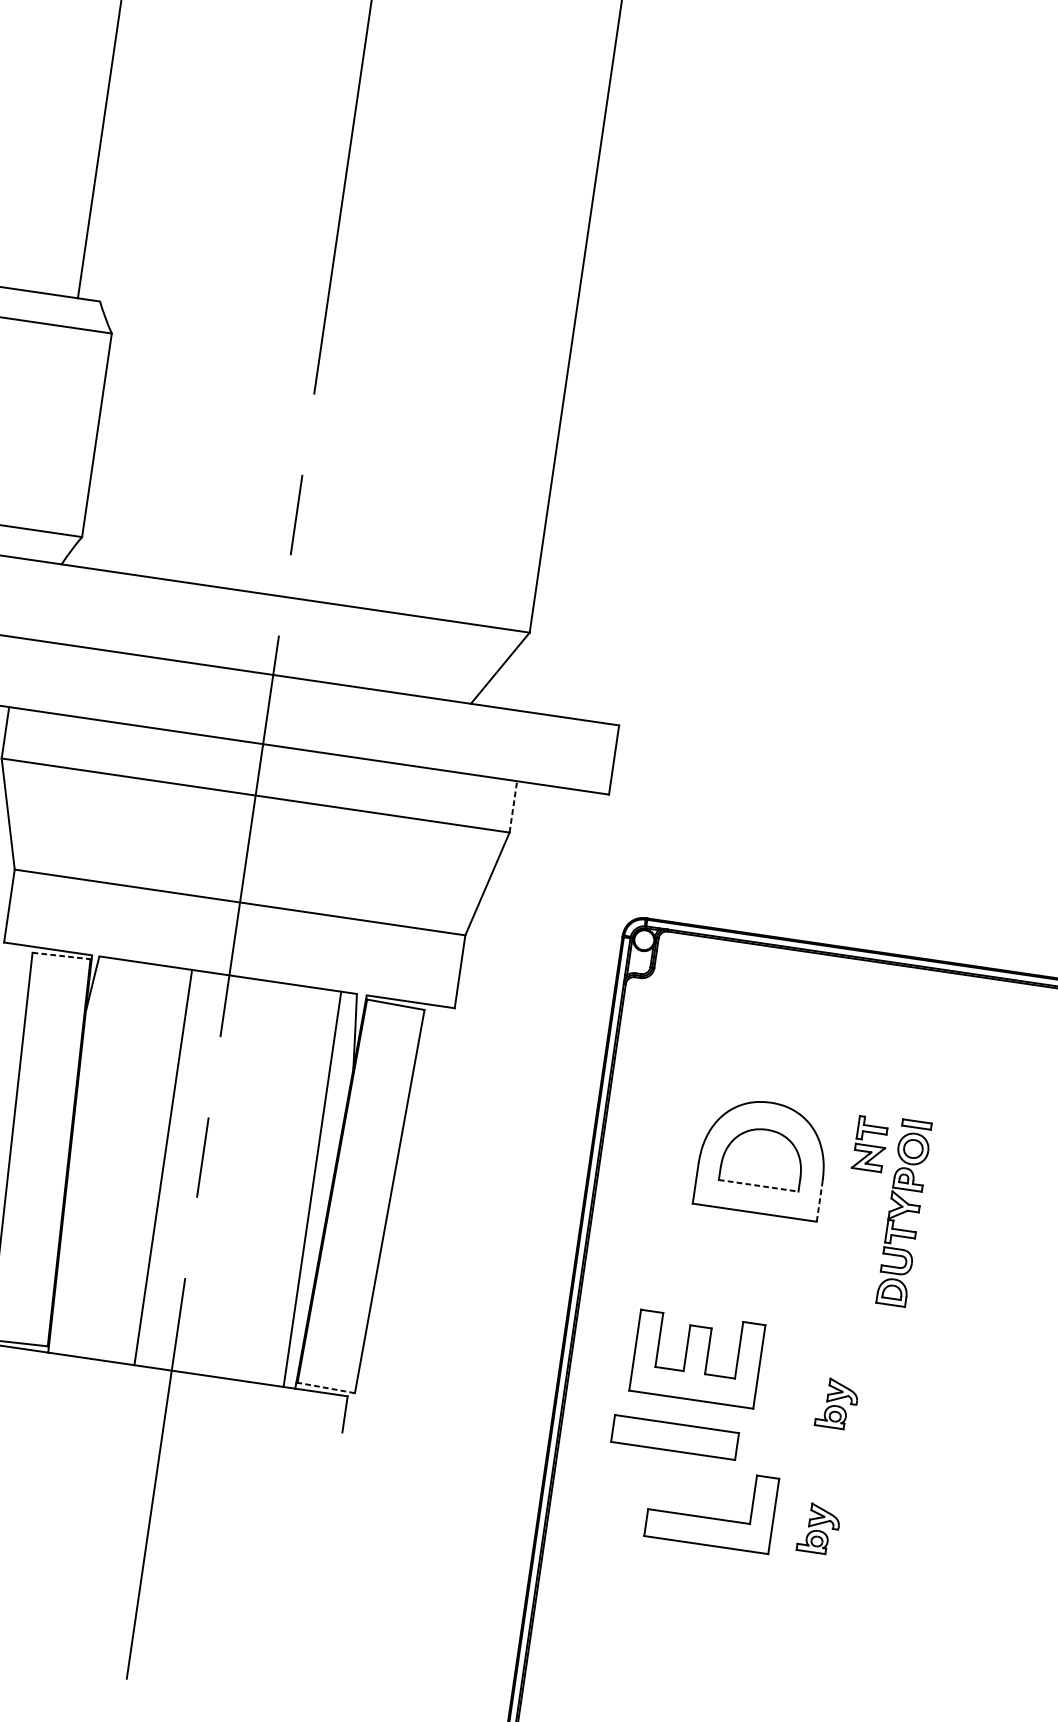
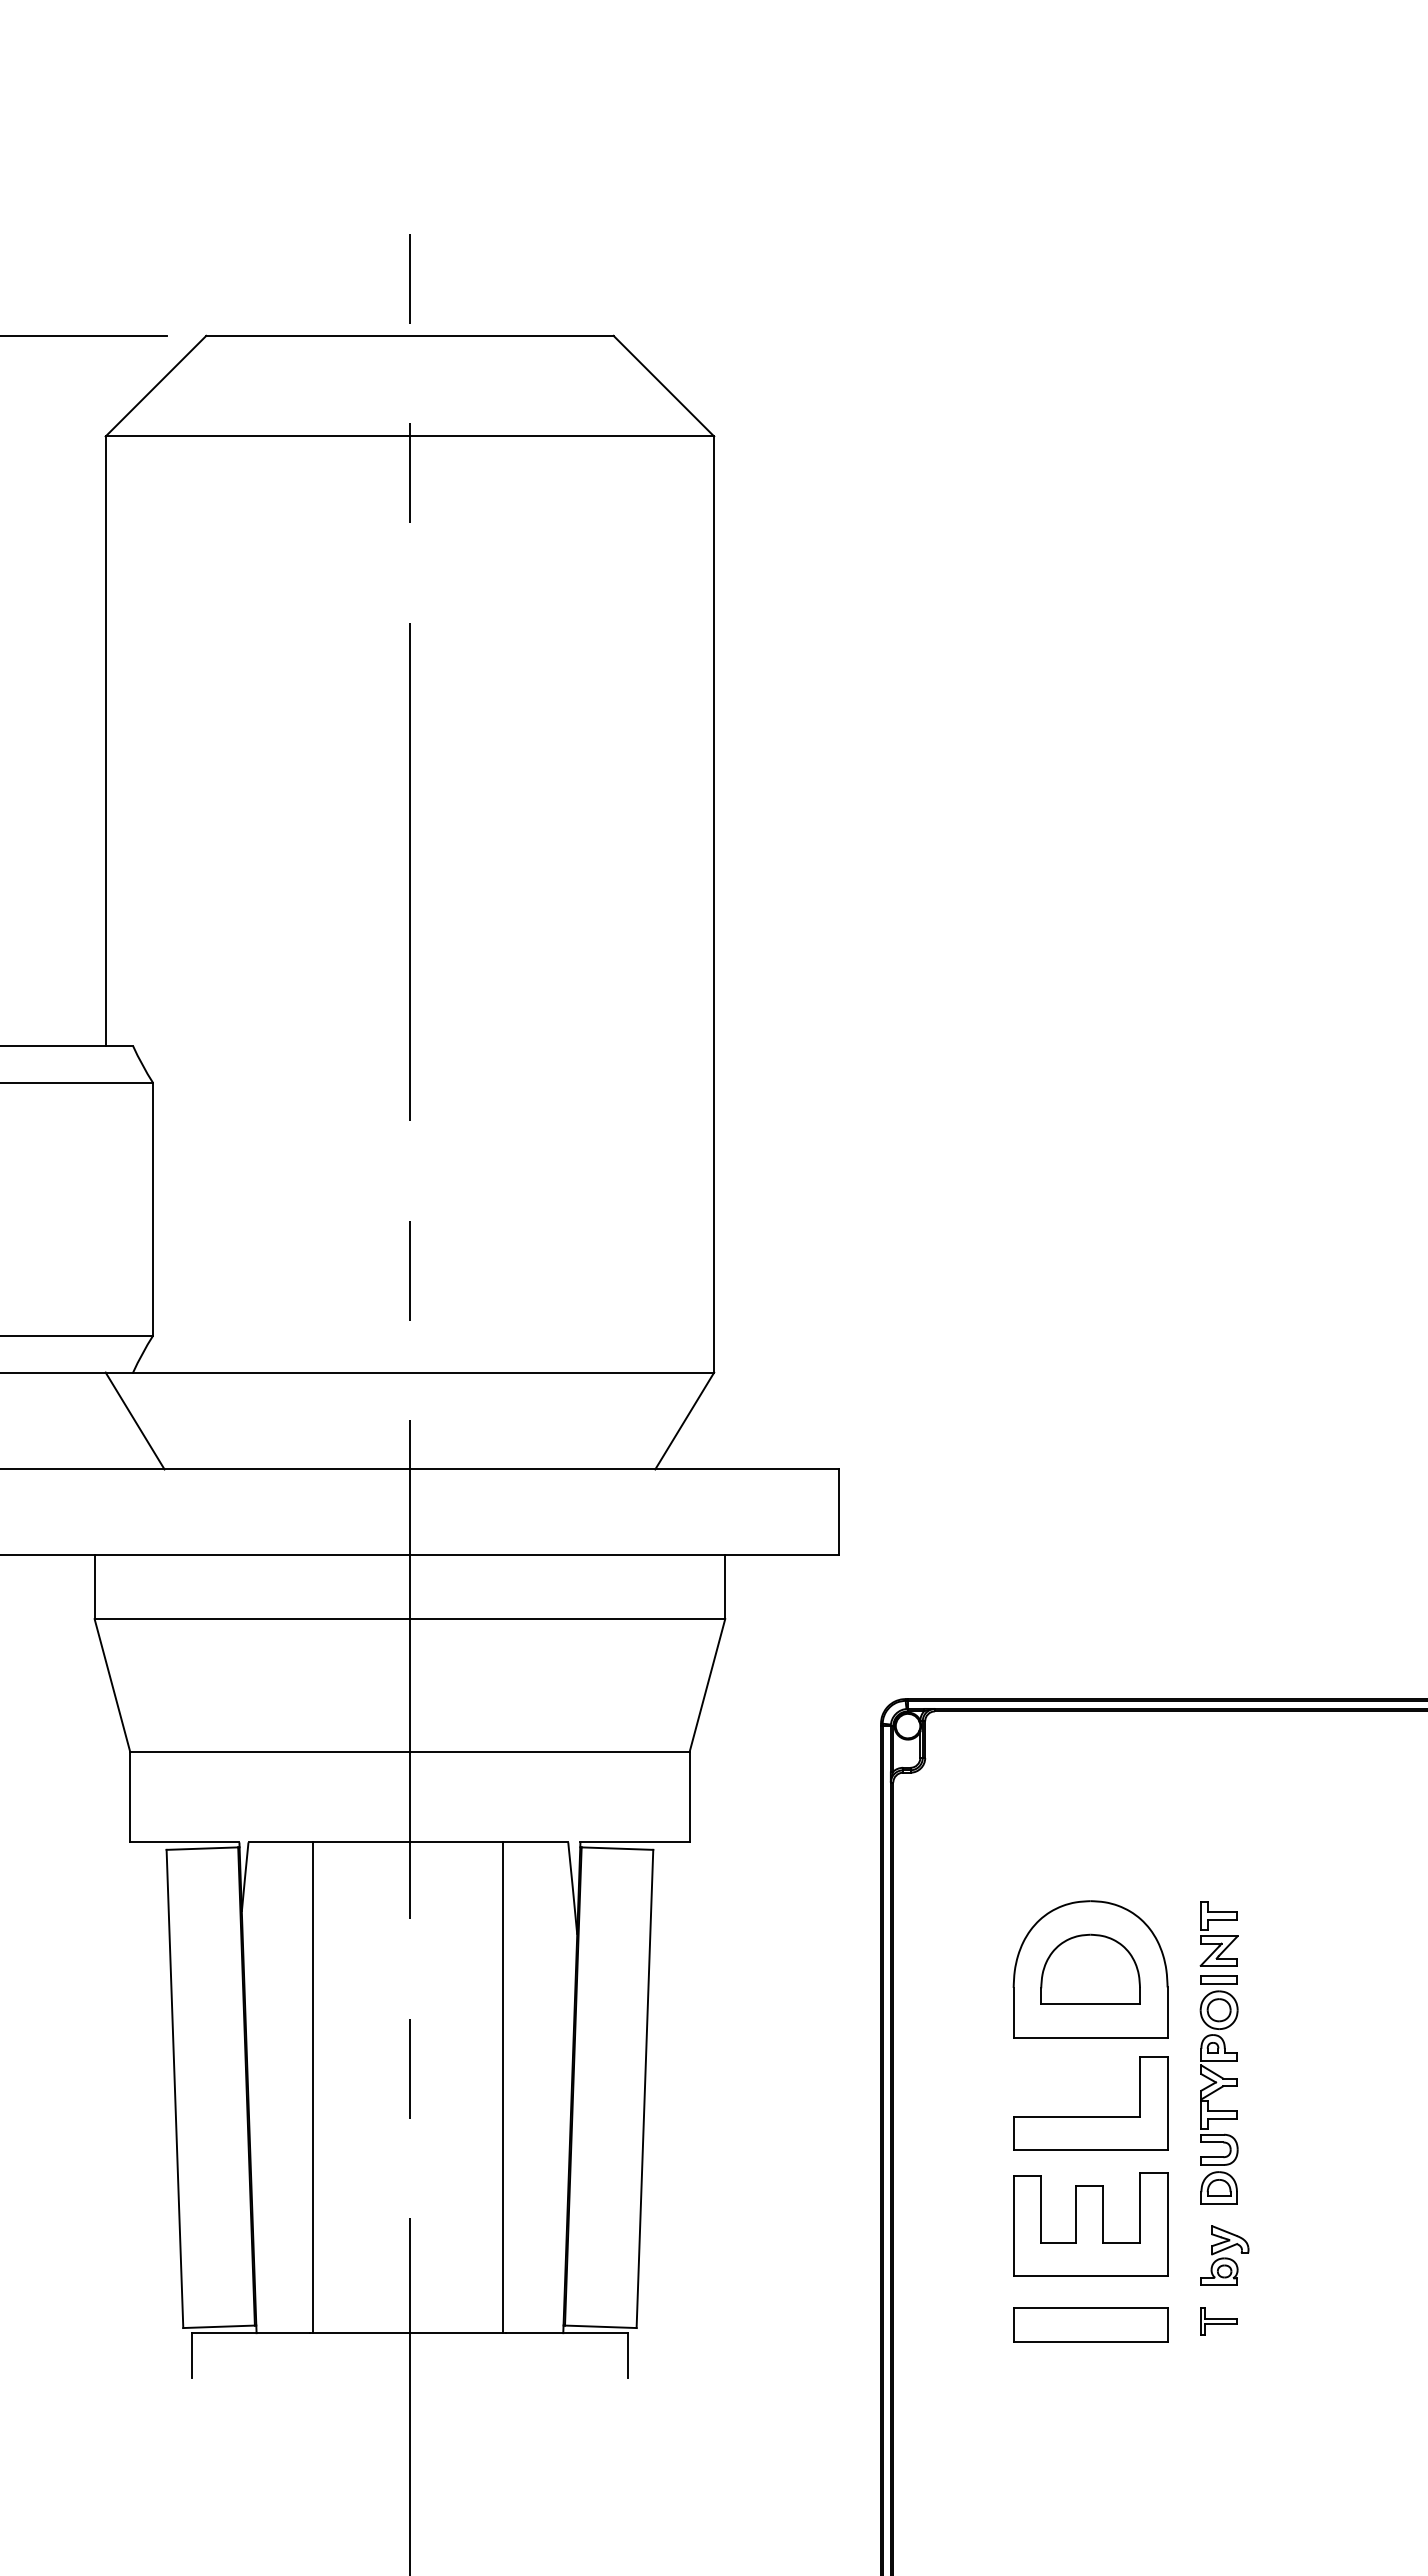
line: (57, 603) -> (134, 1420), added
line: (513, 807) -> (725, 1587), dashed -> solid
line: (61, 955) -> (202, 1848), dashed -> solid
line: (163, 1167) -> (312, 2087), moved
line: (759, 1186) -> (1091, 2004), dashed -> solid
line: (312, 1189) -> (502, 2087), moved
line: (819, 1201) -> (1167, 2012), dashed -> solid
part: (903, 1212) -> (1218, 2089), moved
part: (697, 1357) -> (1090, 2224), moved
line: (326, 1387) -> (600, 2326), dashed -> solid
part: (675, 1436) -> (1090, 2324), moved
part: (824, 1456) -> (1218, 2321), added
part: (710, 1517) -> (1090, 2116), moved
part: (818, 1528) -> (1224, 2410), removed

